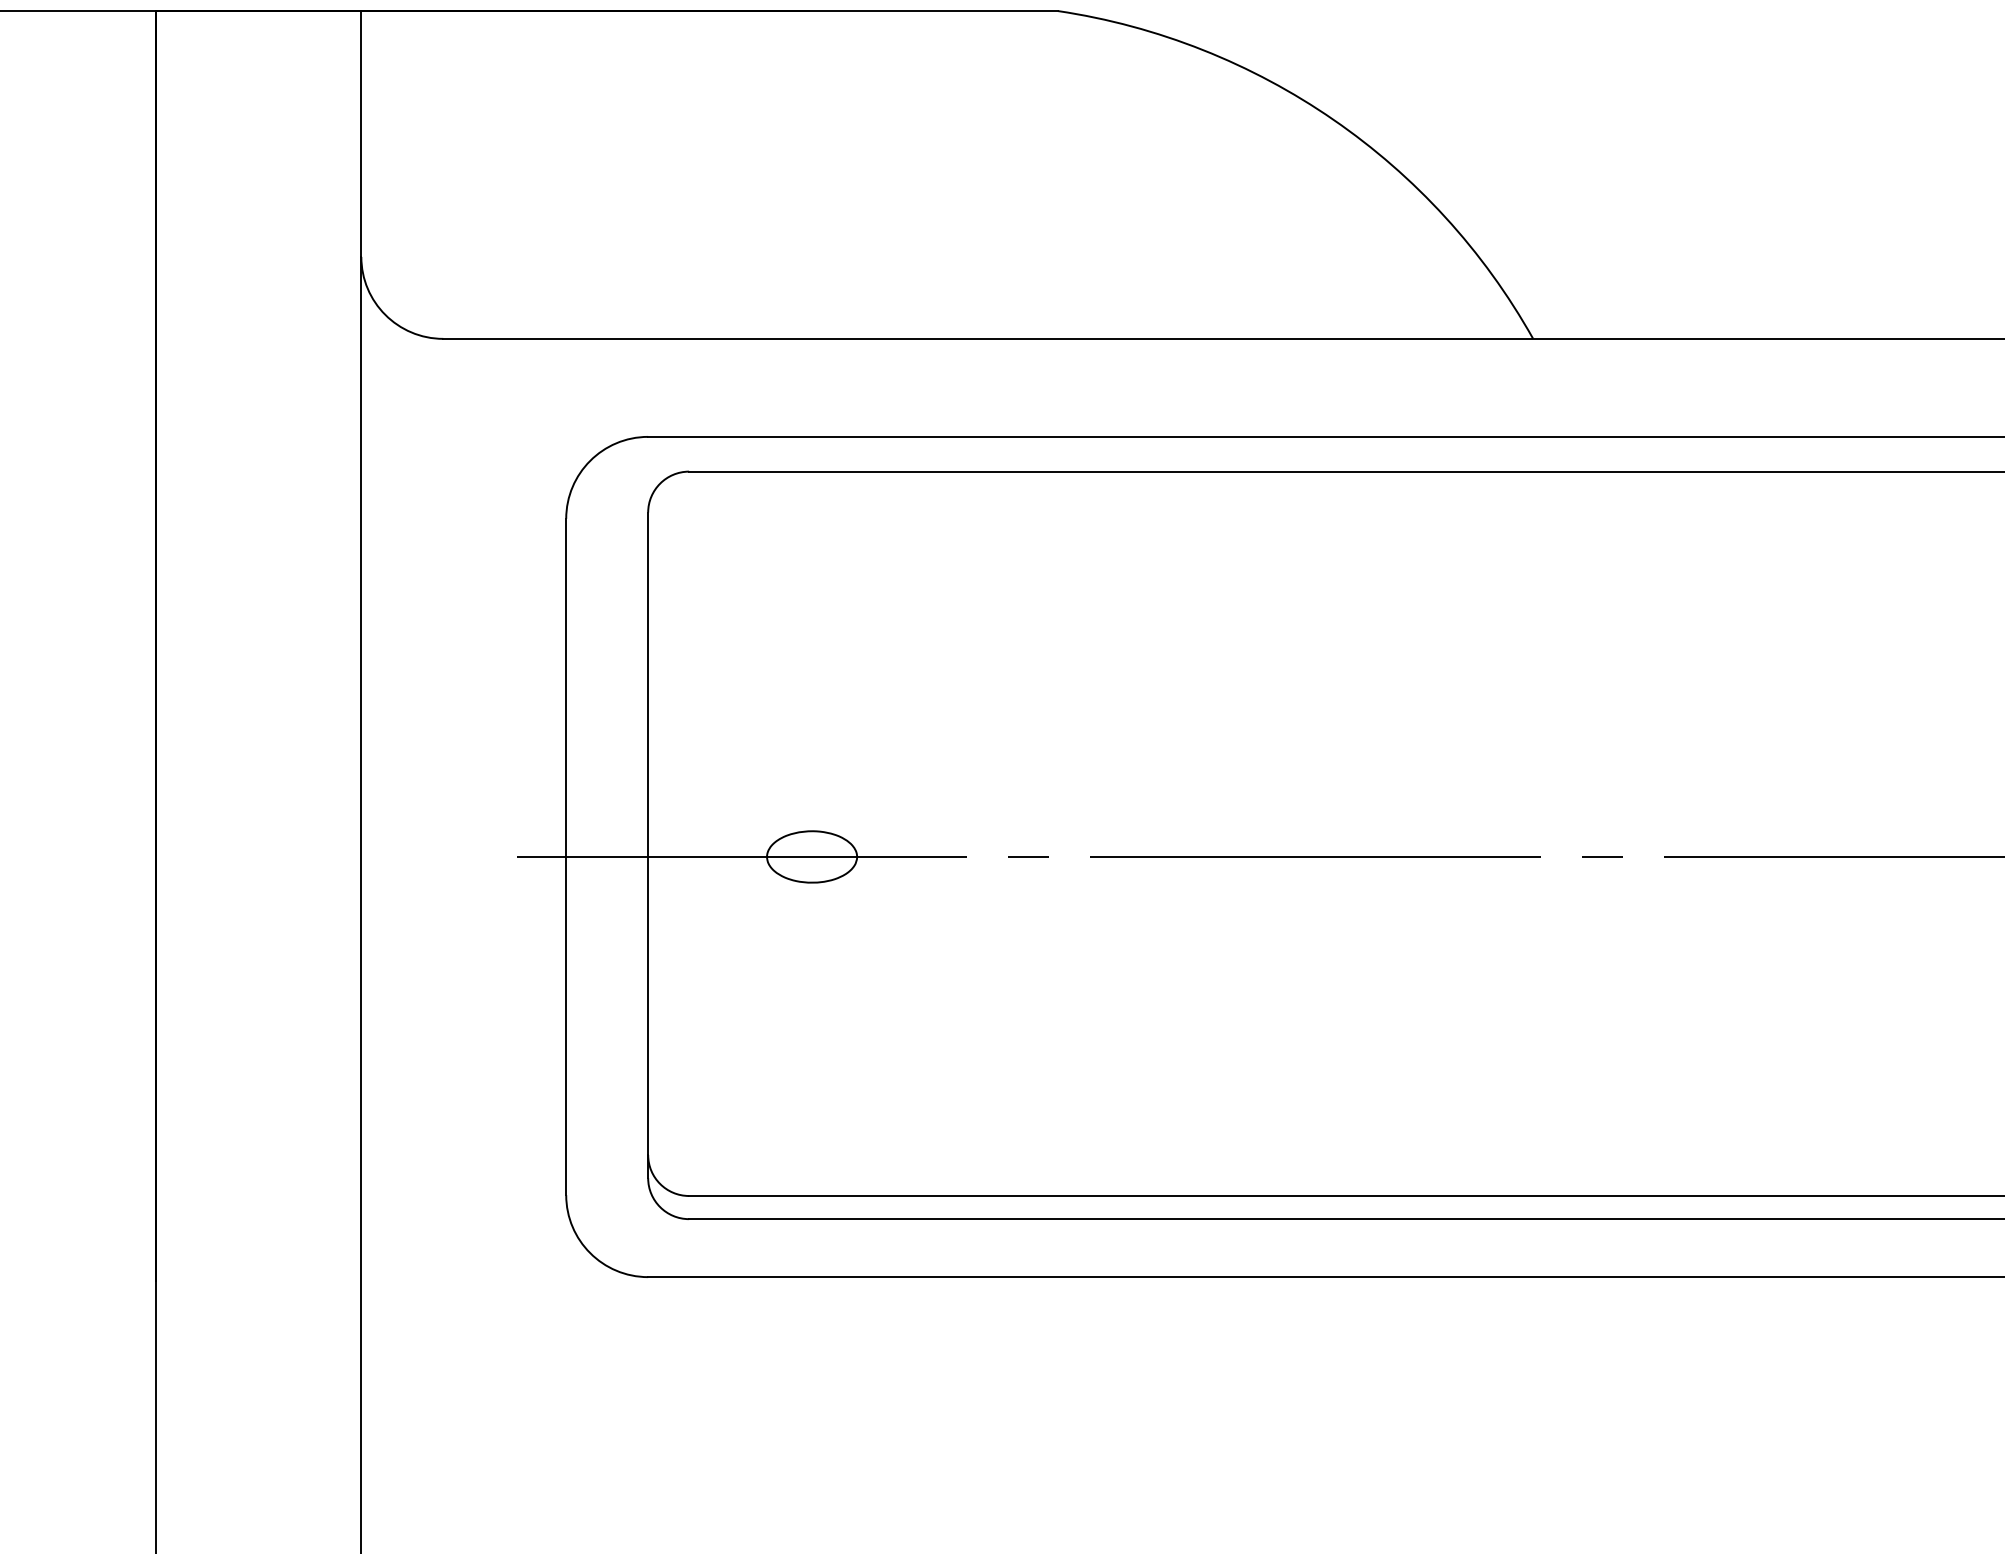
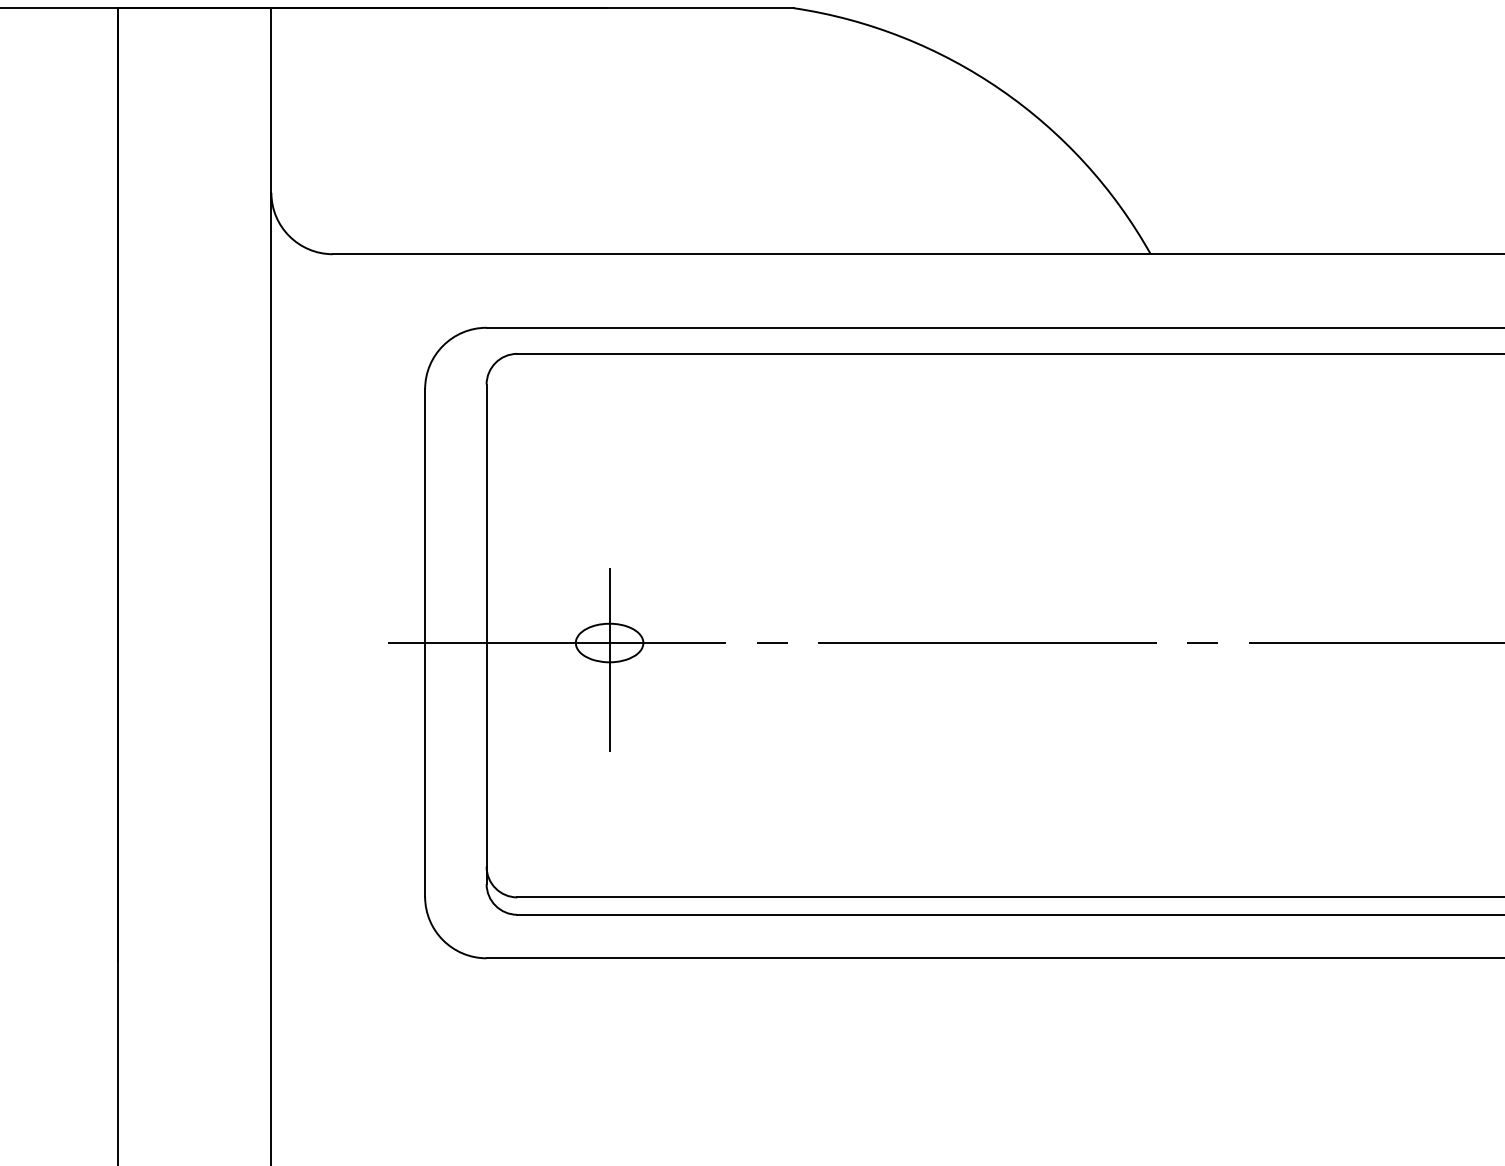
line: (812, 879) -> (609, 659), added

